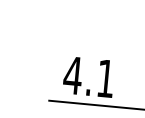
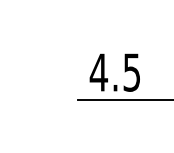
text: (105, 78) -> (131, 72), 4.1 -> 4.5

